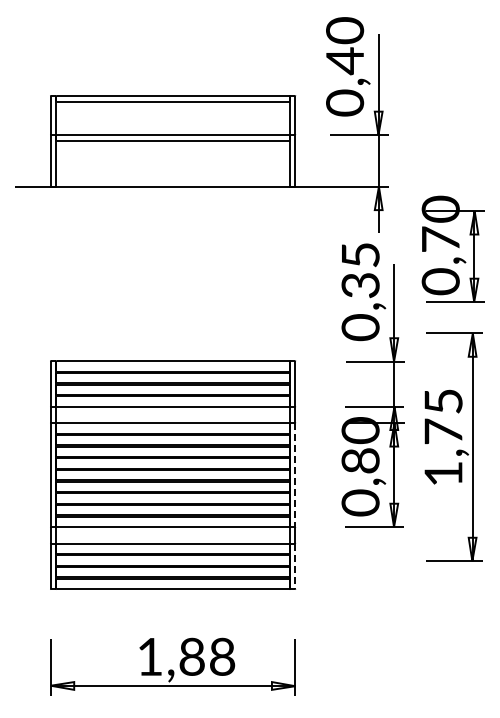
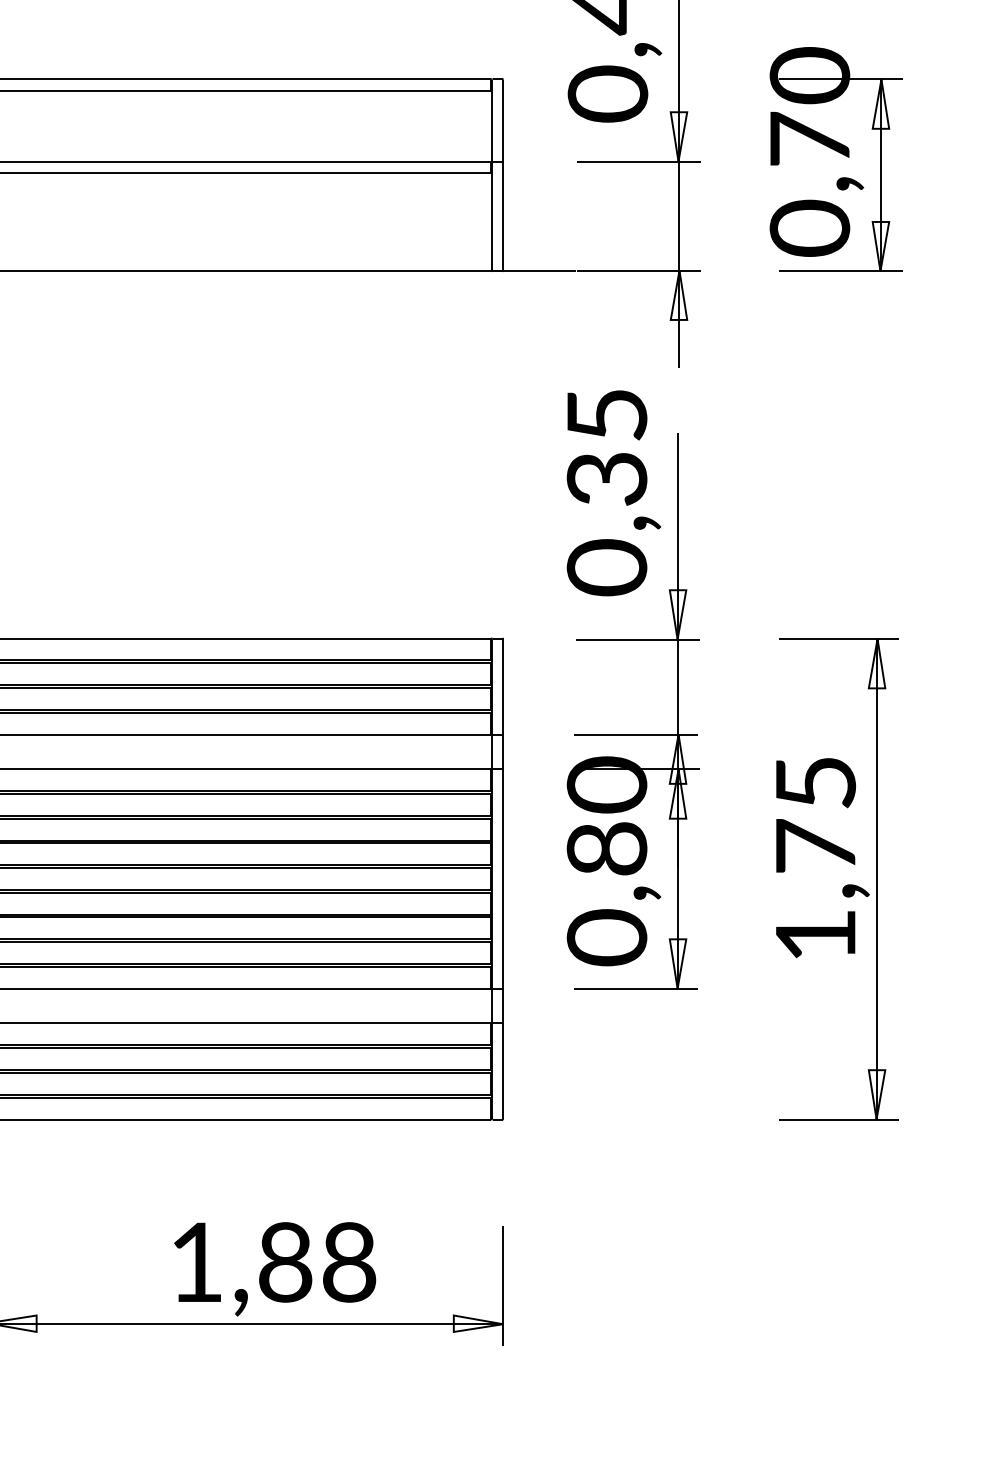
part: (452, 248) -> (834, 158), moved
part: (393, 385) -> (676, 689), moved
part: (453, 446) -> (836, 877), moved
line: (295, 475) -> (503, 879), dashed -> solid
line: (295, 566) -> (503, 1071), dashed -> solid

